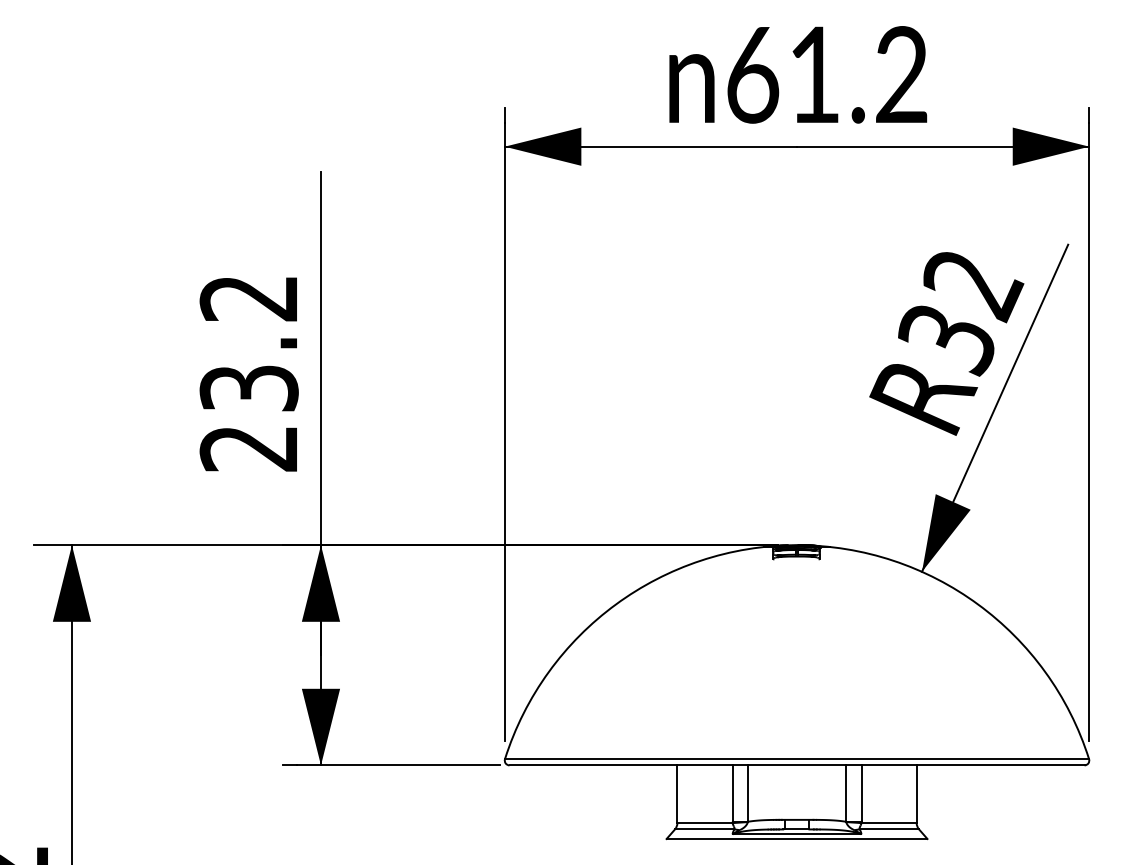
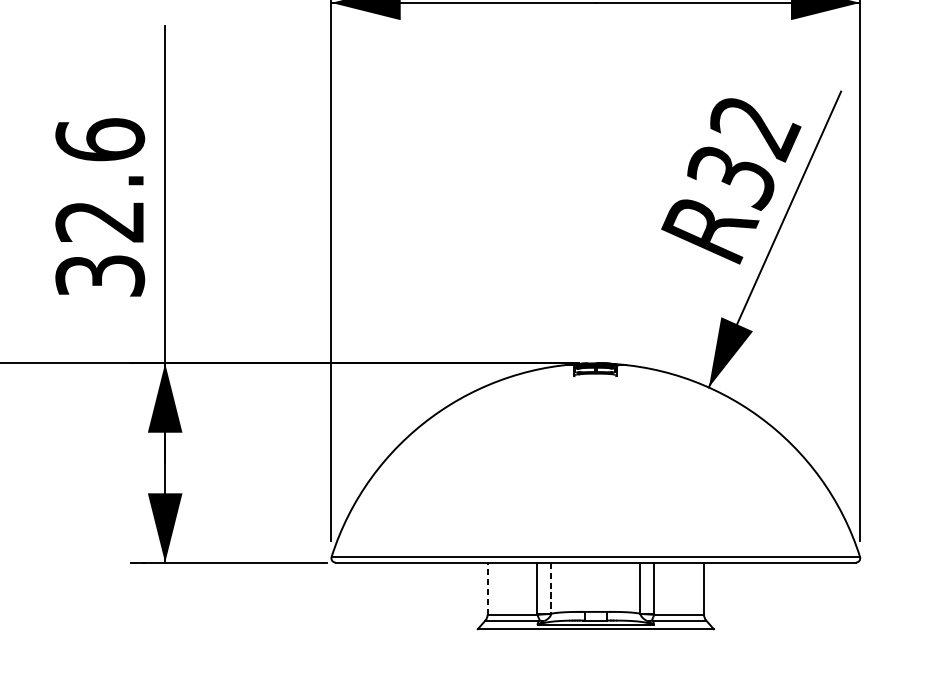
text: (248, 372) -> (99, 207), 23.2 -> 32.6
line: (677, 794) -> (487, 588), solid -> dashed
line: (748, 794) -> (551, 588), solid -> dashed

